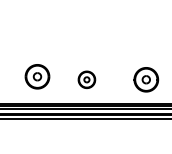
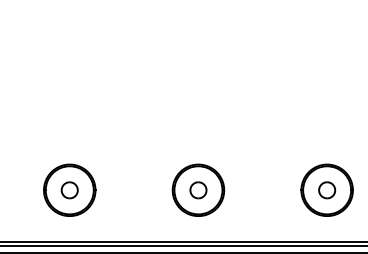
part: (37, 76) -> (69, 189), moved
part: (86, 79) -> (197, 189), size x1.43

